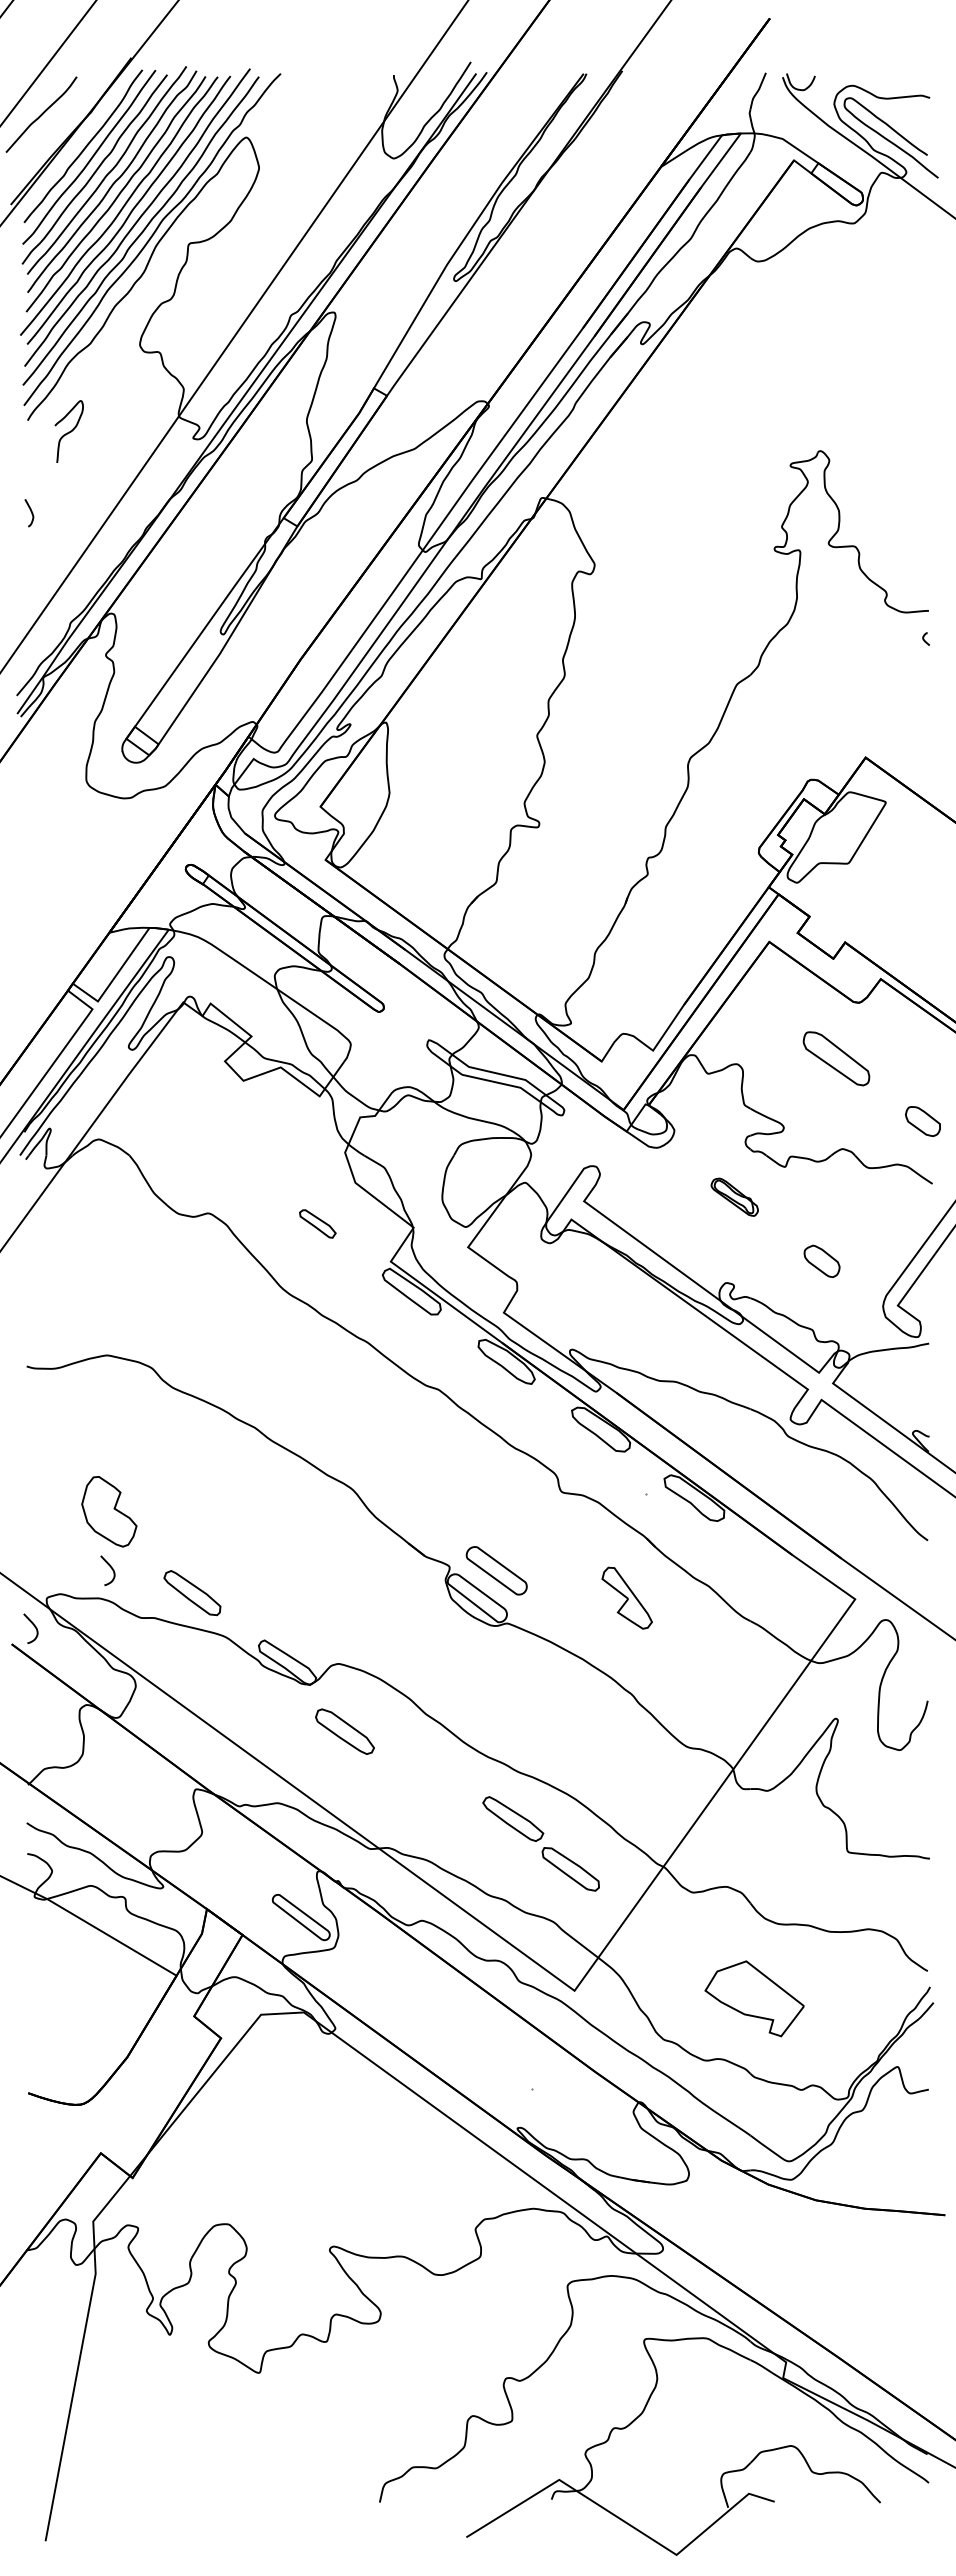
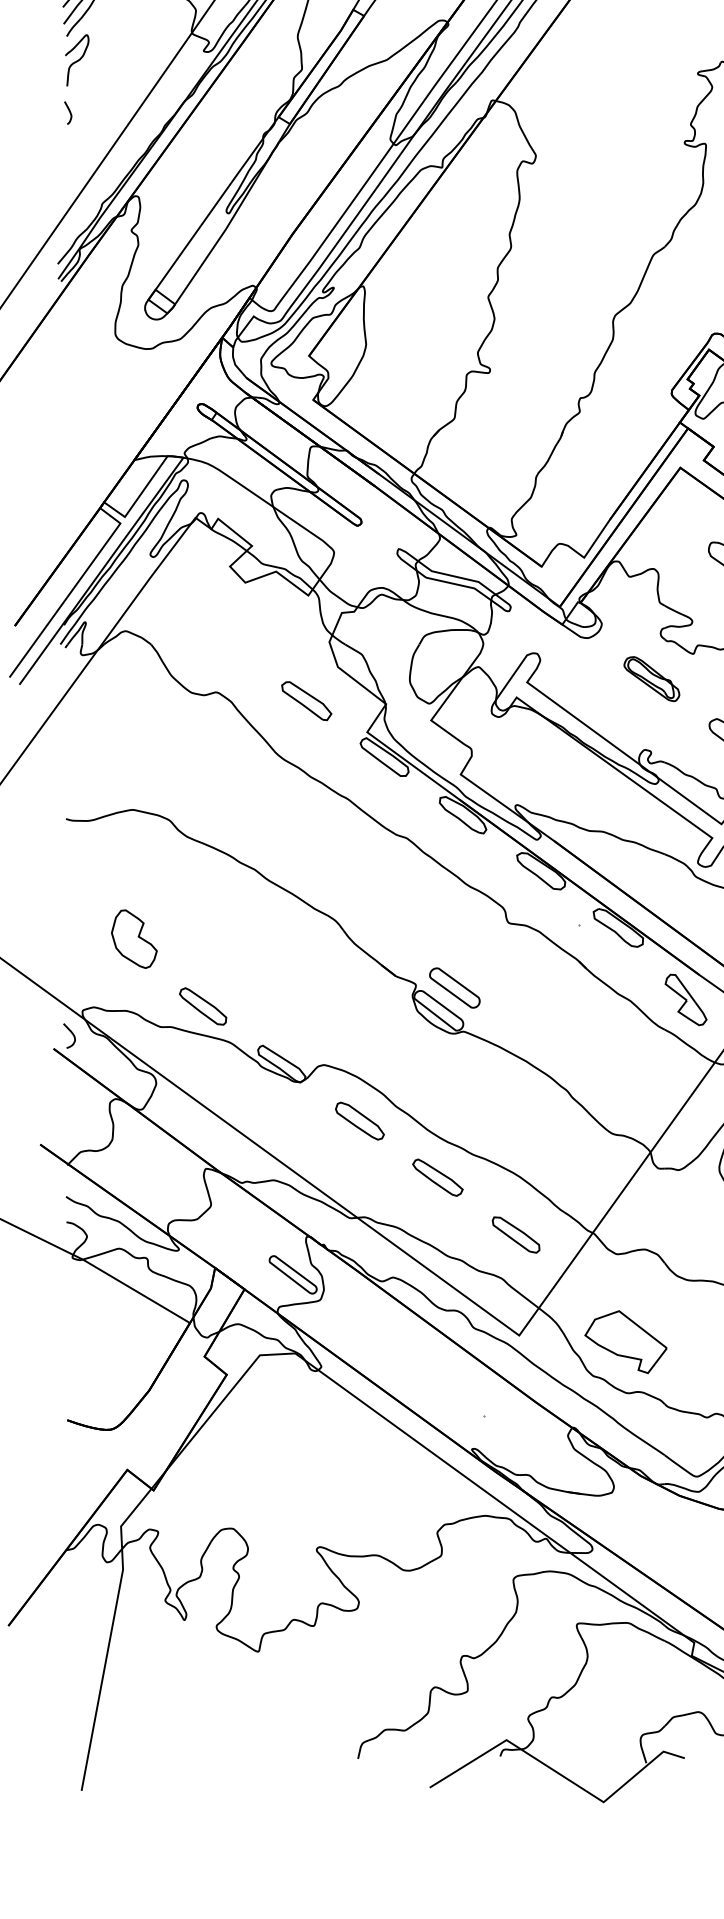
curve: (68, 431) -> (76, 60), moved
part: (734, 1196) -> (651, 678), size x1.43
part: (317, 1223) -> (306, 700), size x1.67
curve: (111, 1569) -> (136, 986), removed
part: (626, 1597) -> (685, 999), moved
part: (344, 1731) -> (359, 1120), moved
part: (513, 1818) -> (438, 1177), moved
part: (754, 1998) -> (625, 1341), moved

